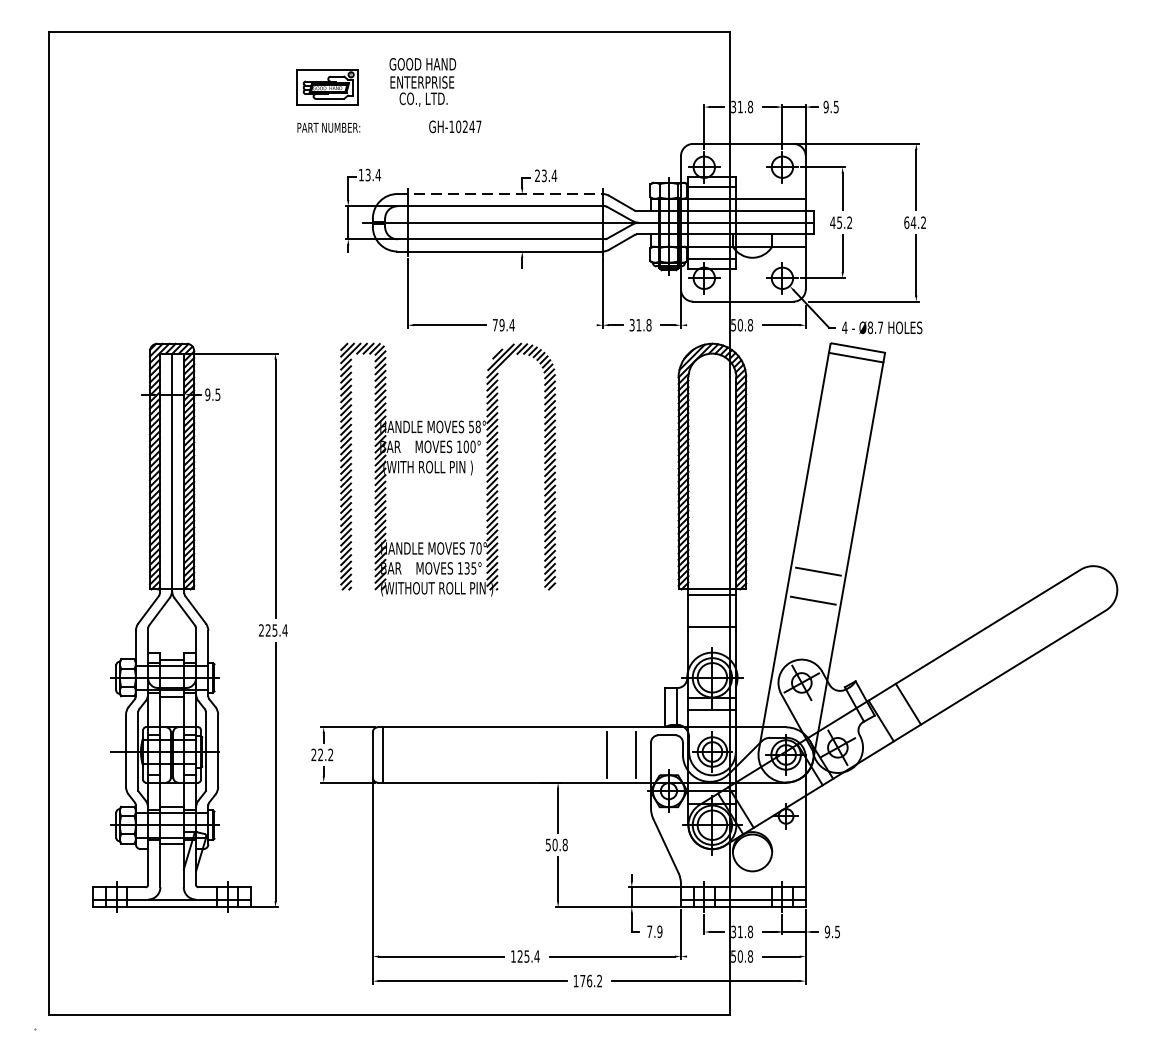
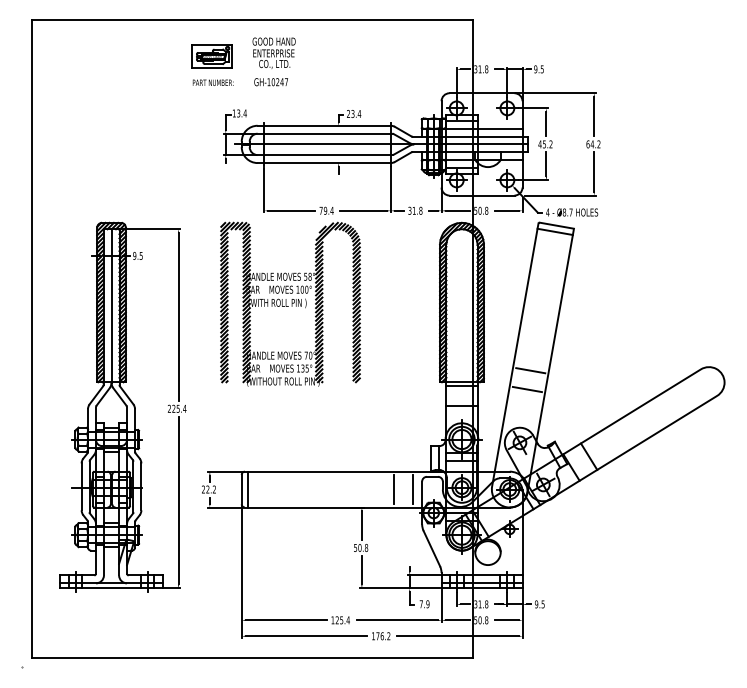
text: (454, 127) -> (270, 82), moved
line: (500, 193) -> (324, 125), dashed -> solid
line: (560, 324) -> (363, 210), added
line: (705, 324) -> (457, 210), added
line: (705, 956) -> (457, 620), added

